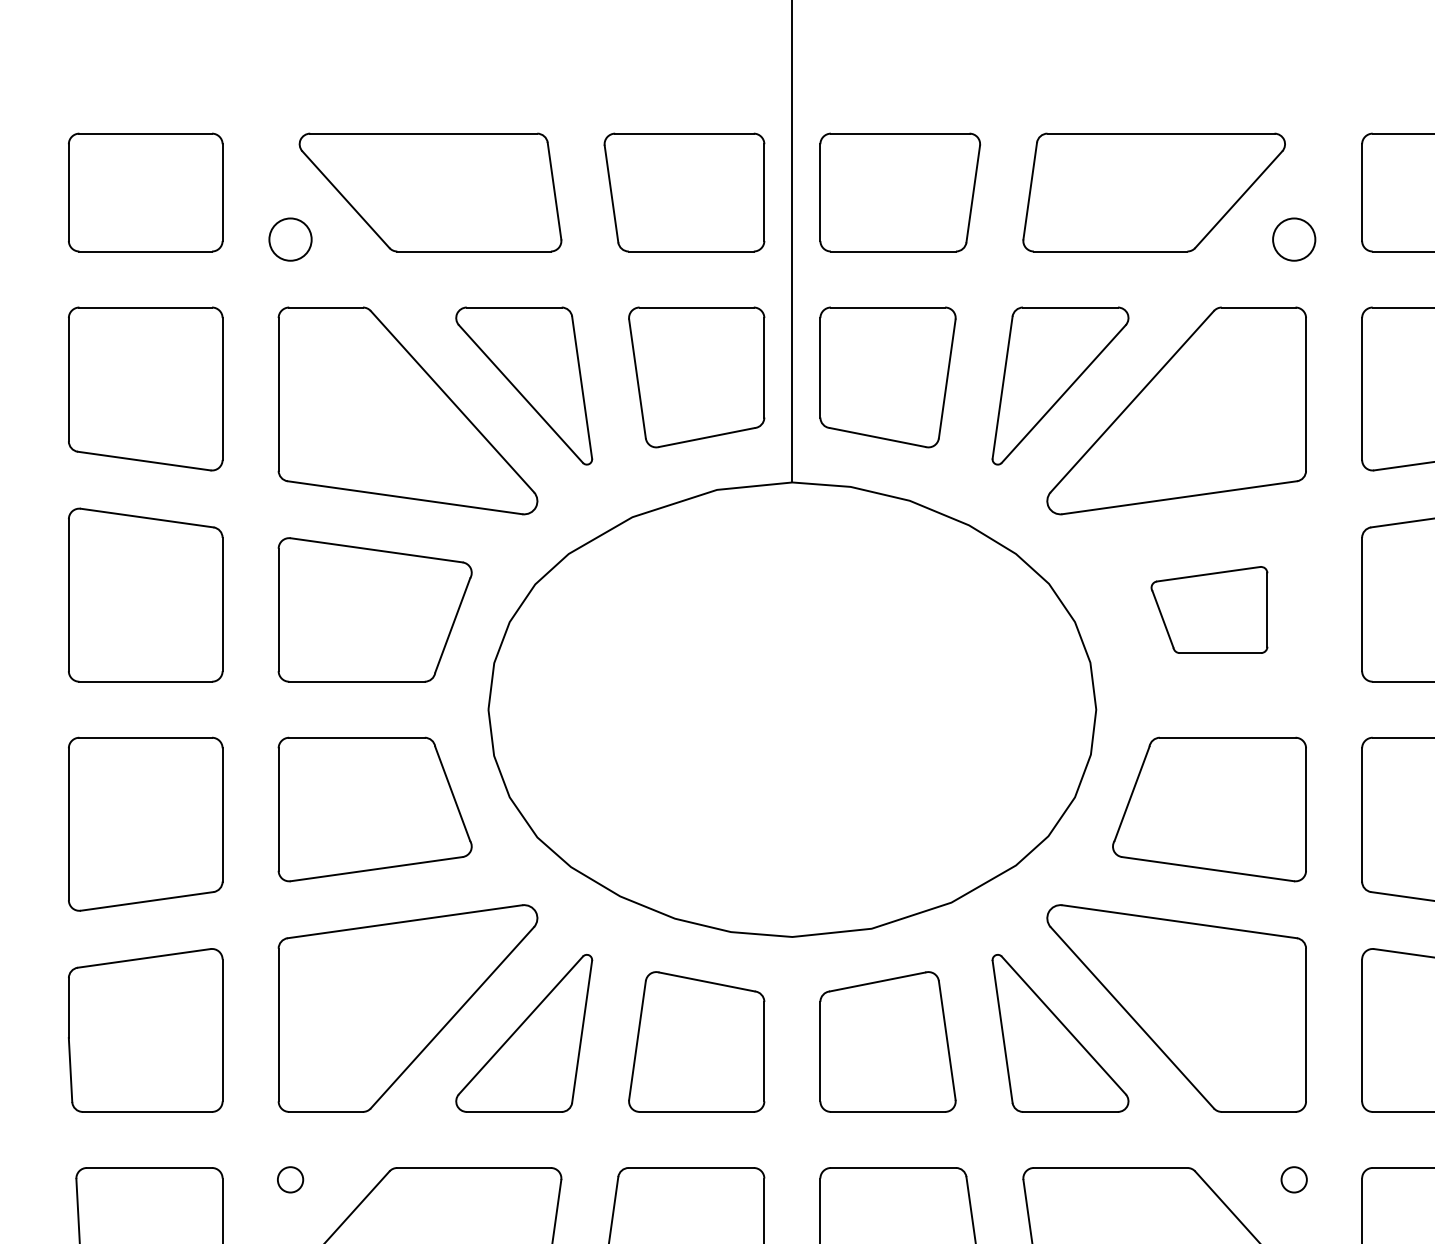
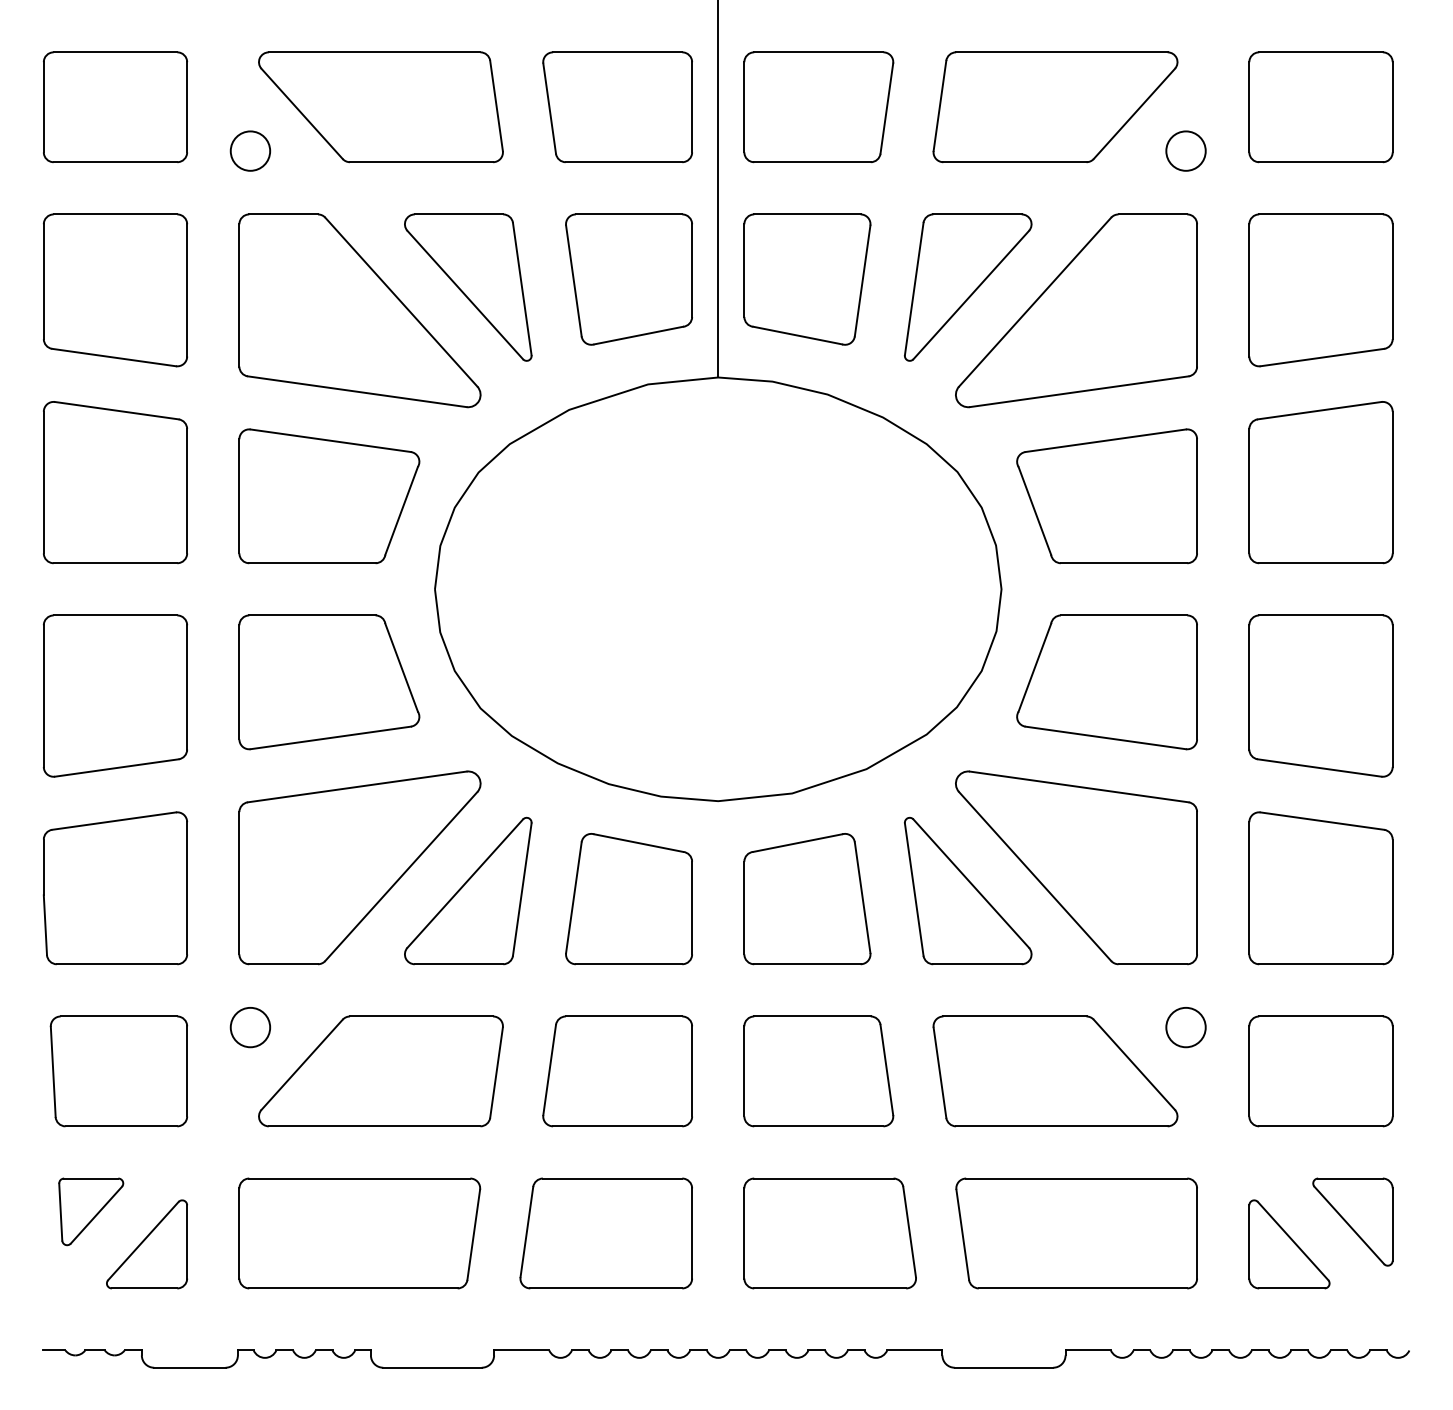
part: (1208, 610) -> (1106, 496), size x1.67
circle: (290, 1179) -> (250, 1027), size x1.67
circle: (1293, 1179) -> (1185, 1027), size x1.67

